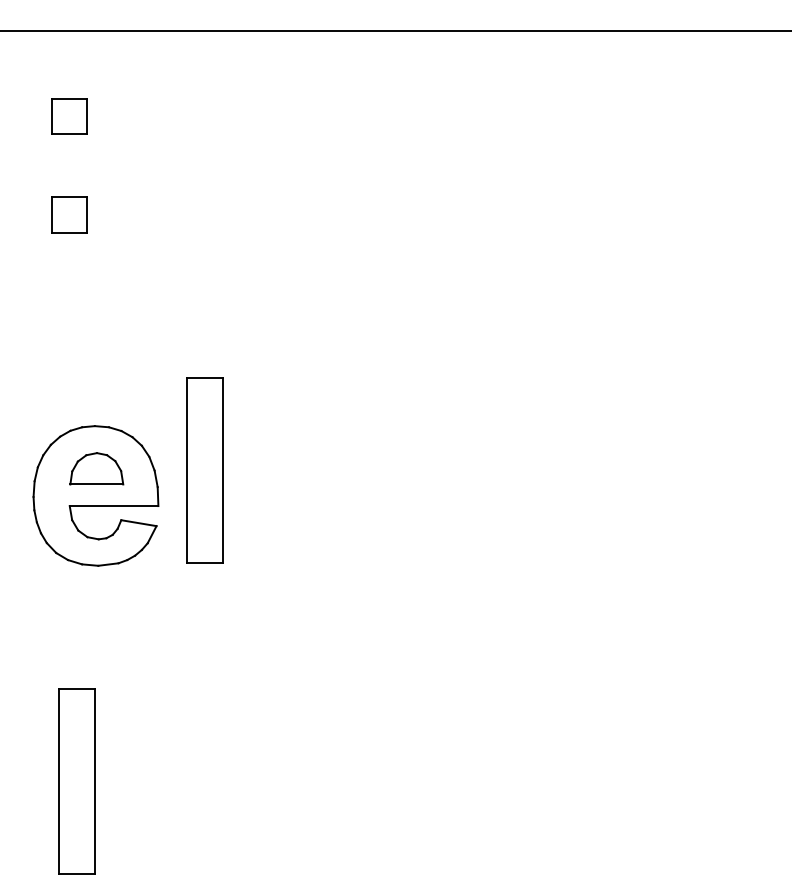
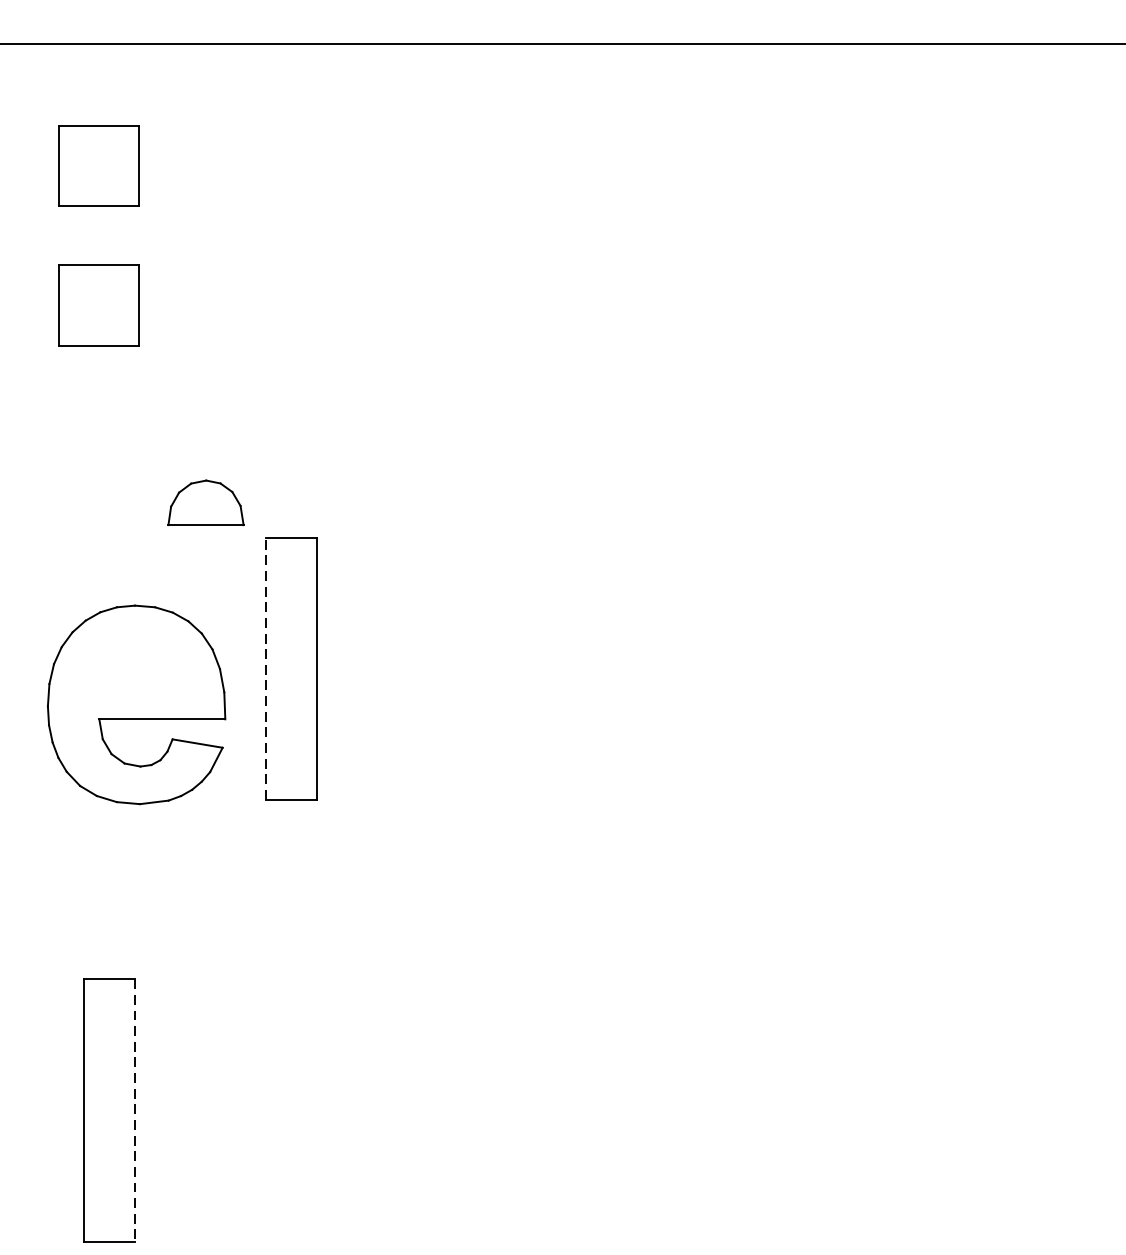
part: (69, 116) -> (98, 165), size x1.6
part: (69, 214) -> (98, 304), size x1.6
part: (96, 468) -> (205, 502), moved
line: (187, 469) -> (266, 667), solid -> dashed
line: (94, 781) -> (134, 1110), solid -> dashed

